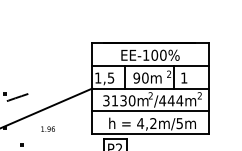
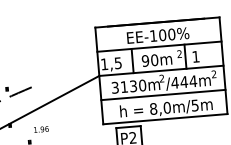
text: (146, 123) -> (159, 108), 4,2m/5m -> 8,0m/5m
text: (47, 128) -> (40, 128), moved

